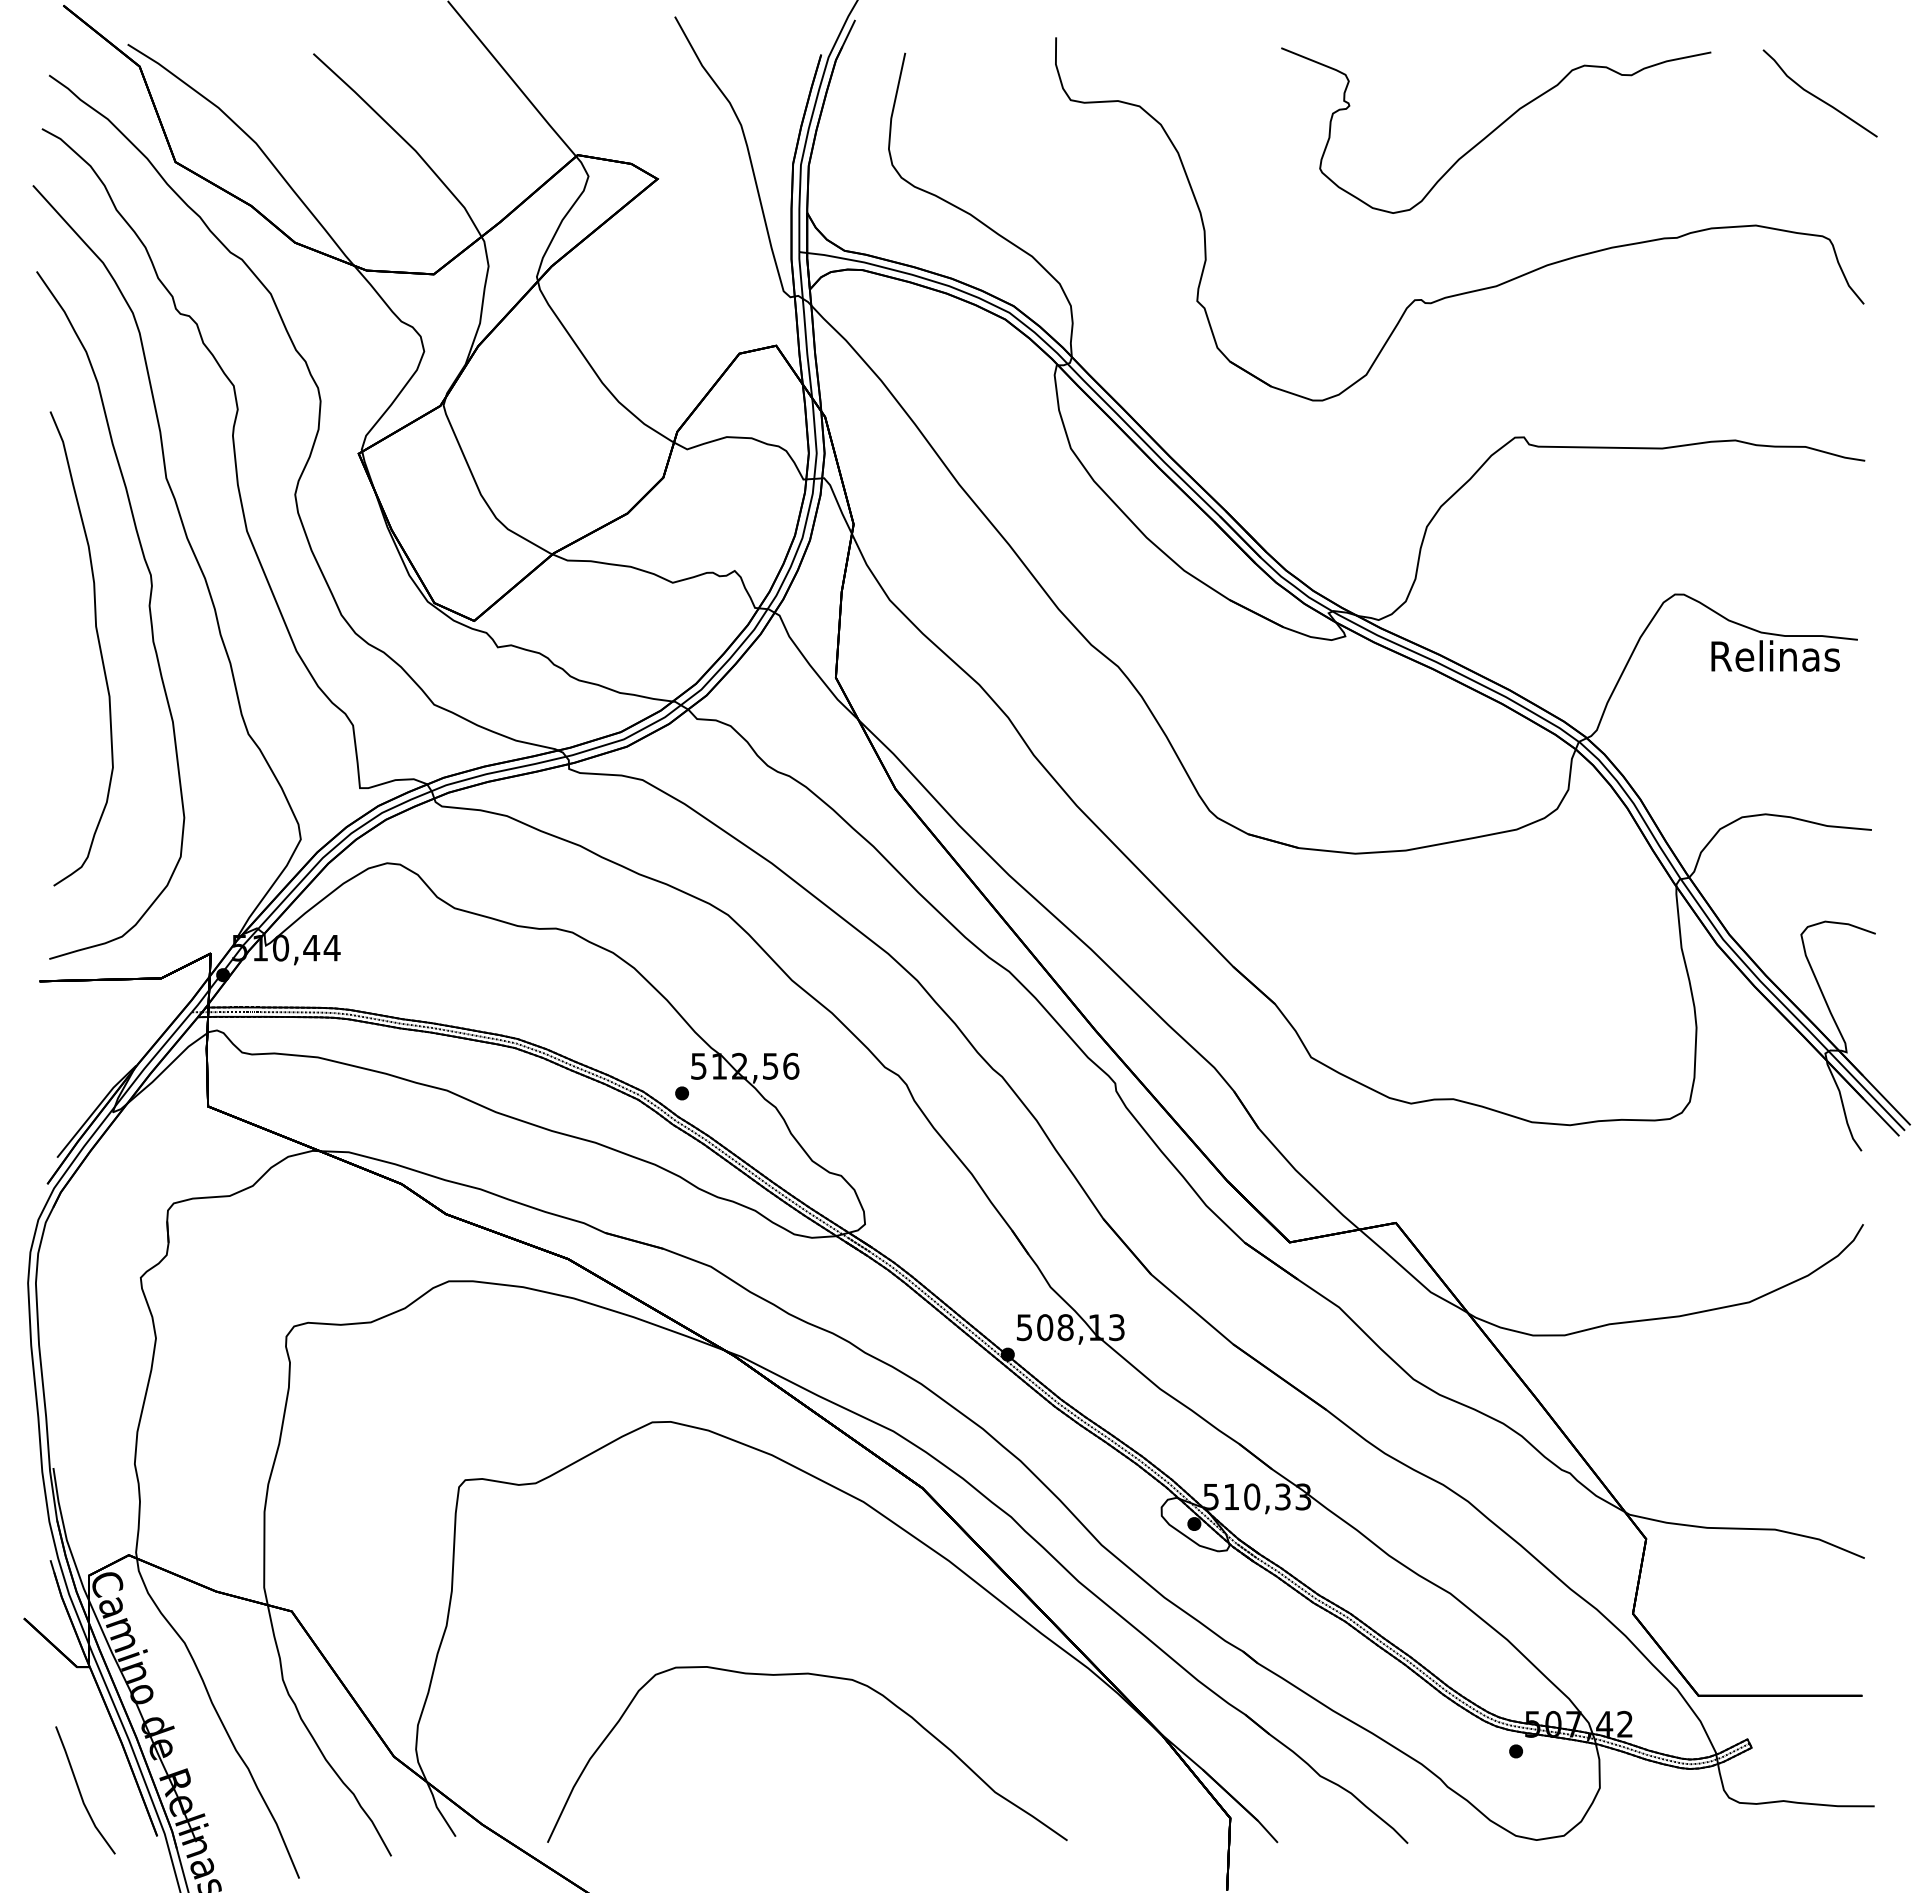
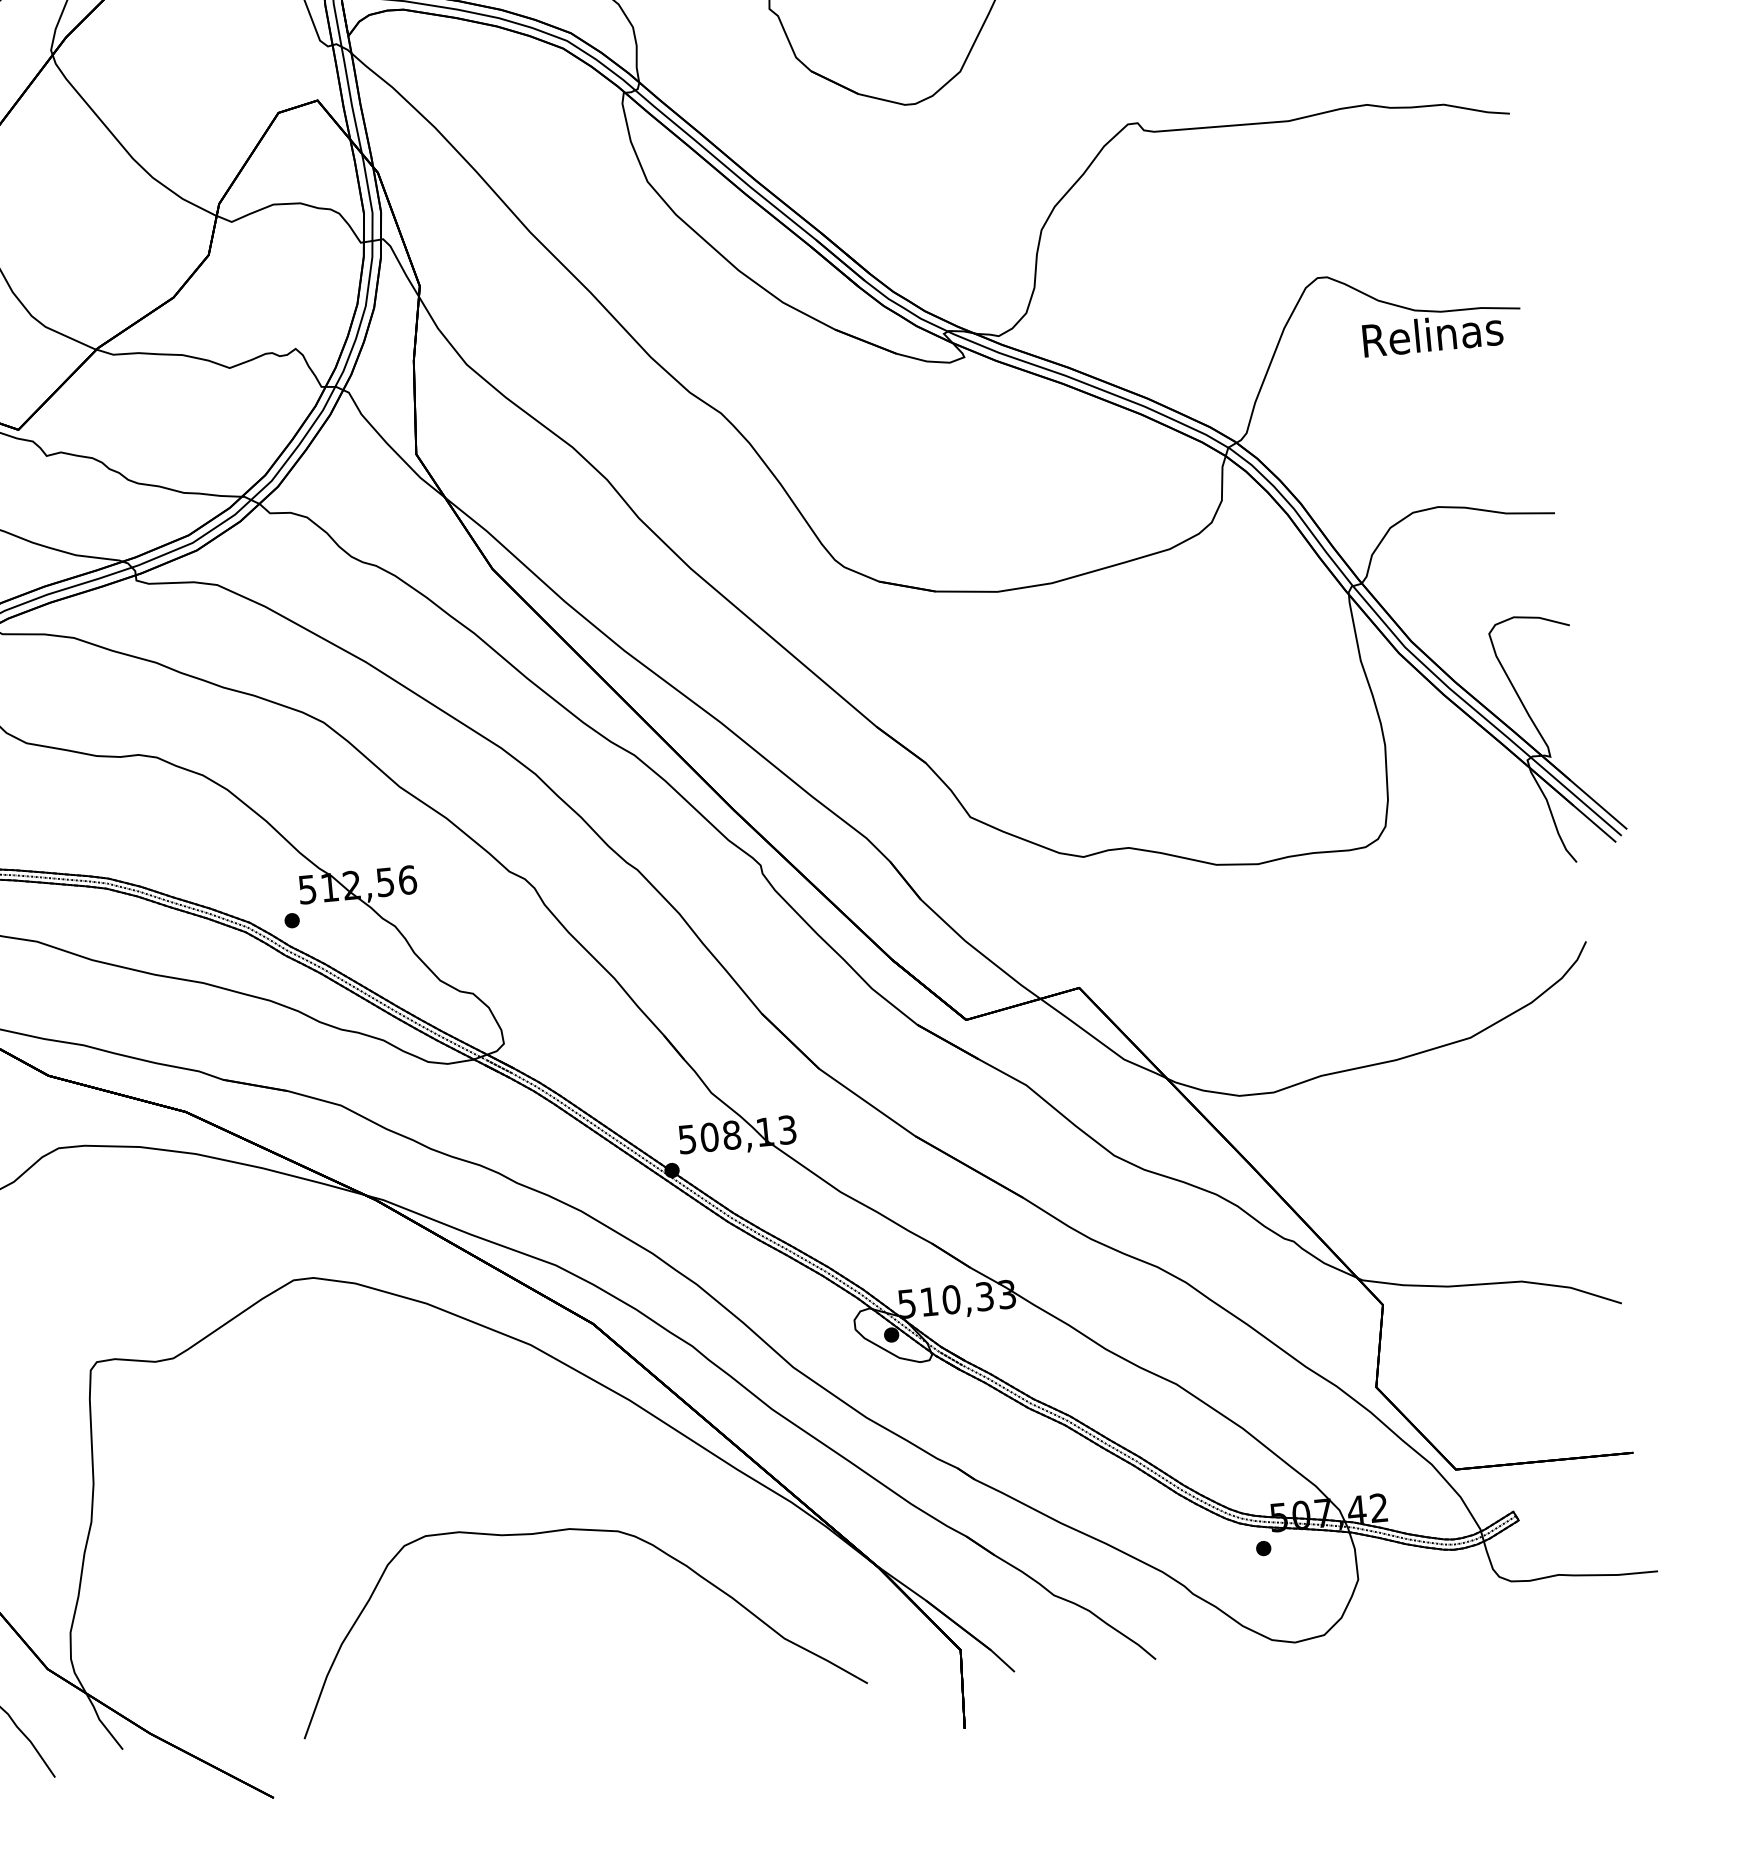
part: (819, 1676) -> (582, 1531), moved

